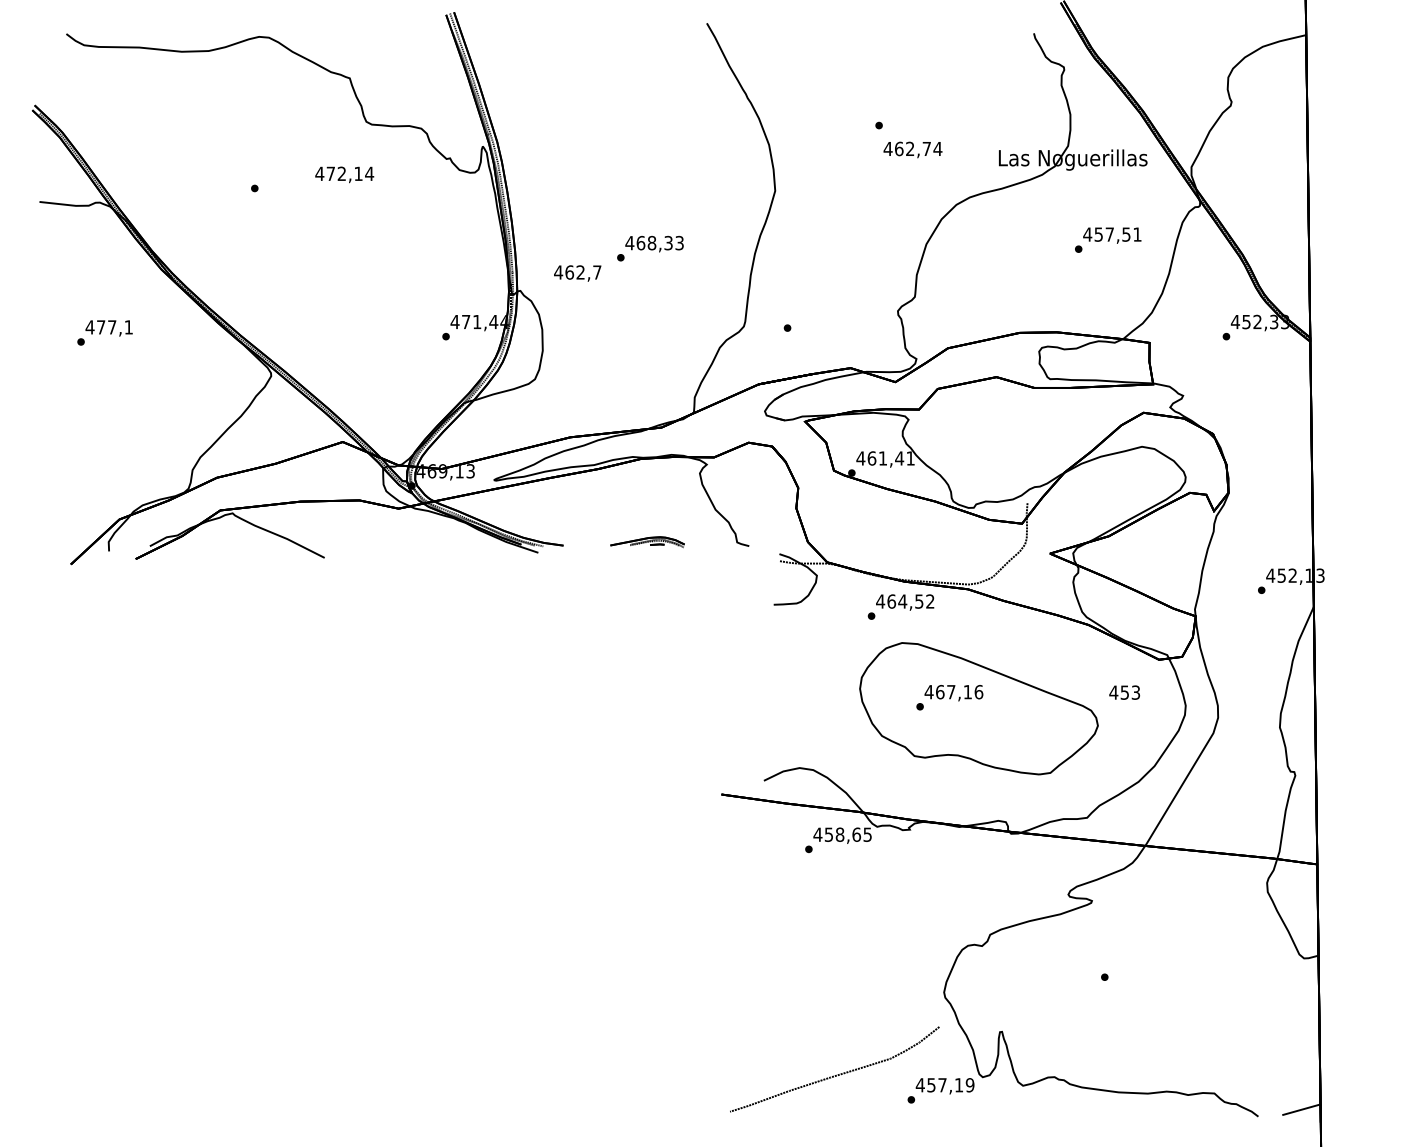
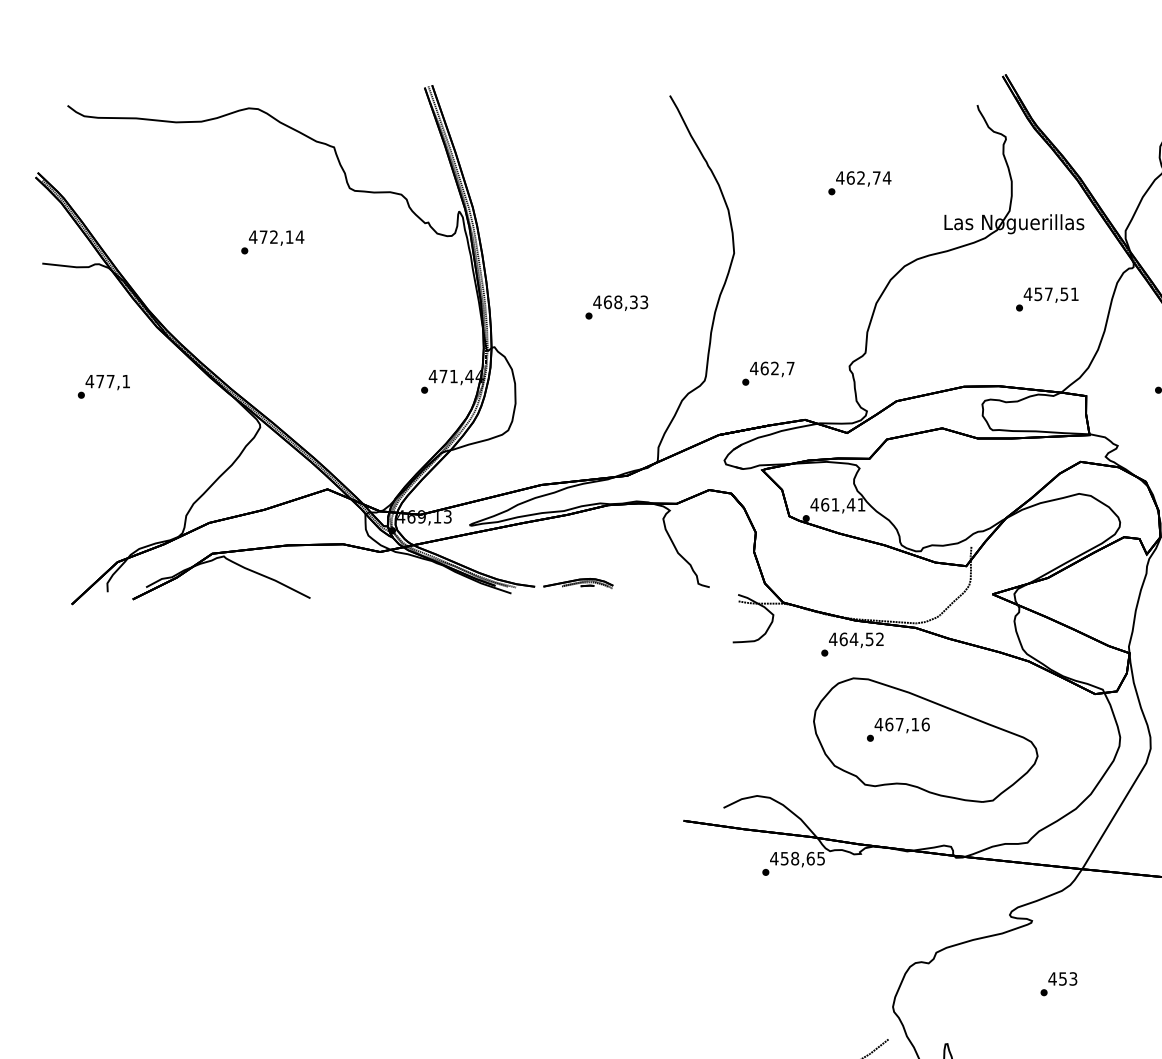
text: (912, 149) -> (863, 178), moved
text: (344, 174) -> (276, 237), moved
text: (577, 273) -> (772, 369), moved
part: (647, 542) -> (578, 583), moved
text: (1124, 692) -> (1062, 978), moved

